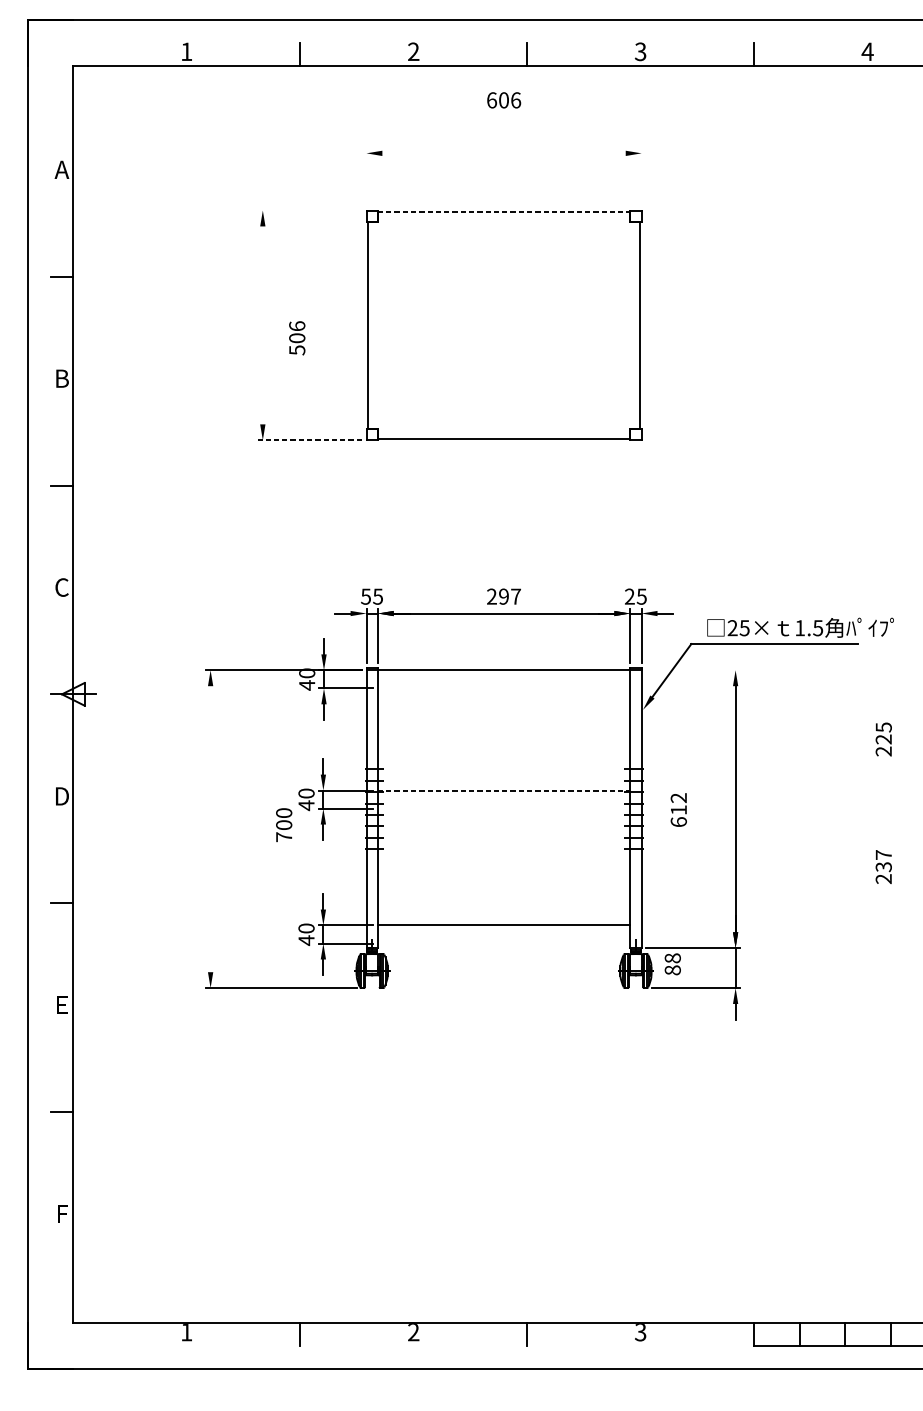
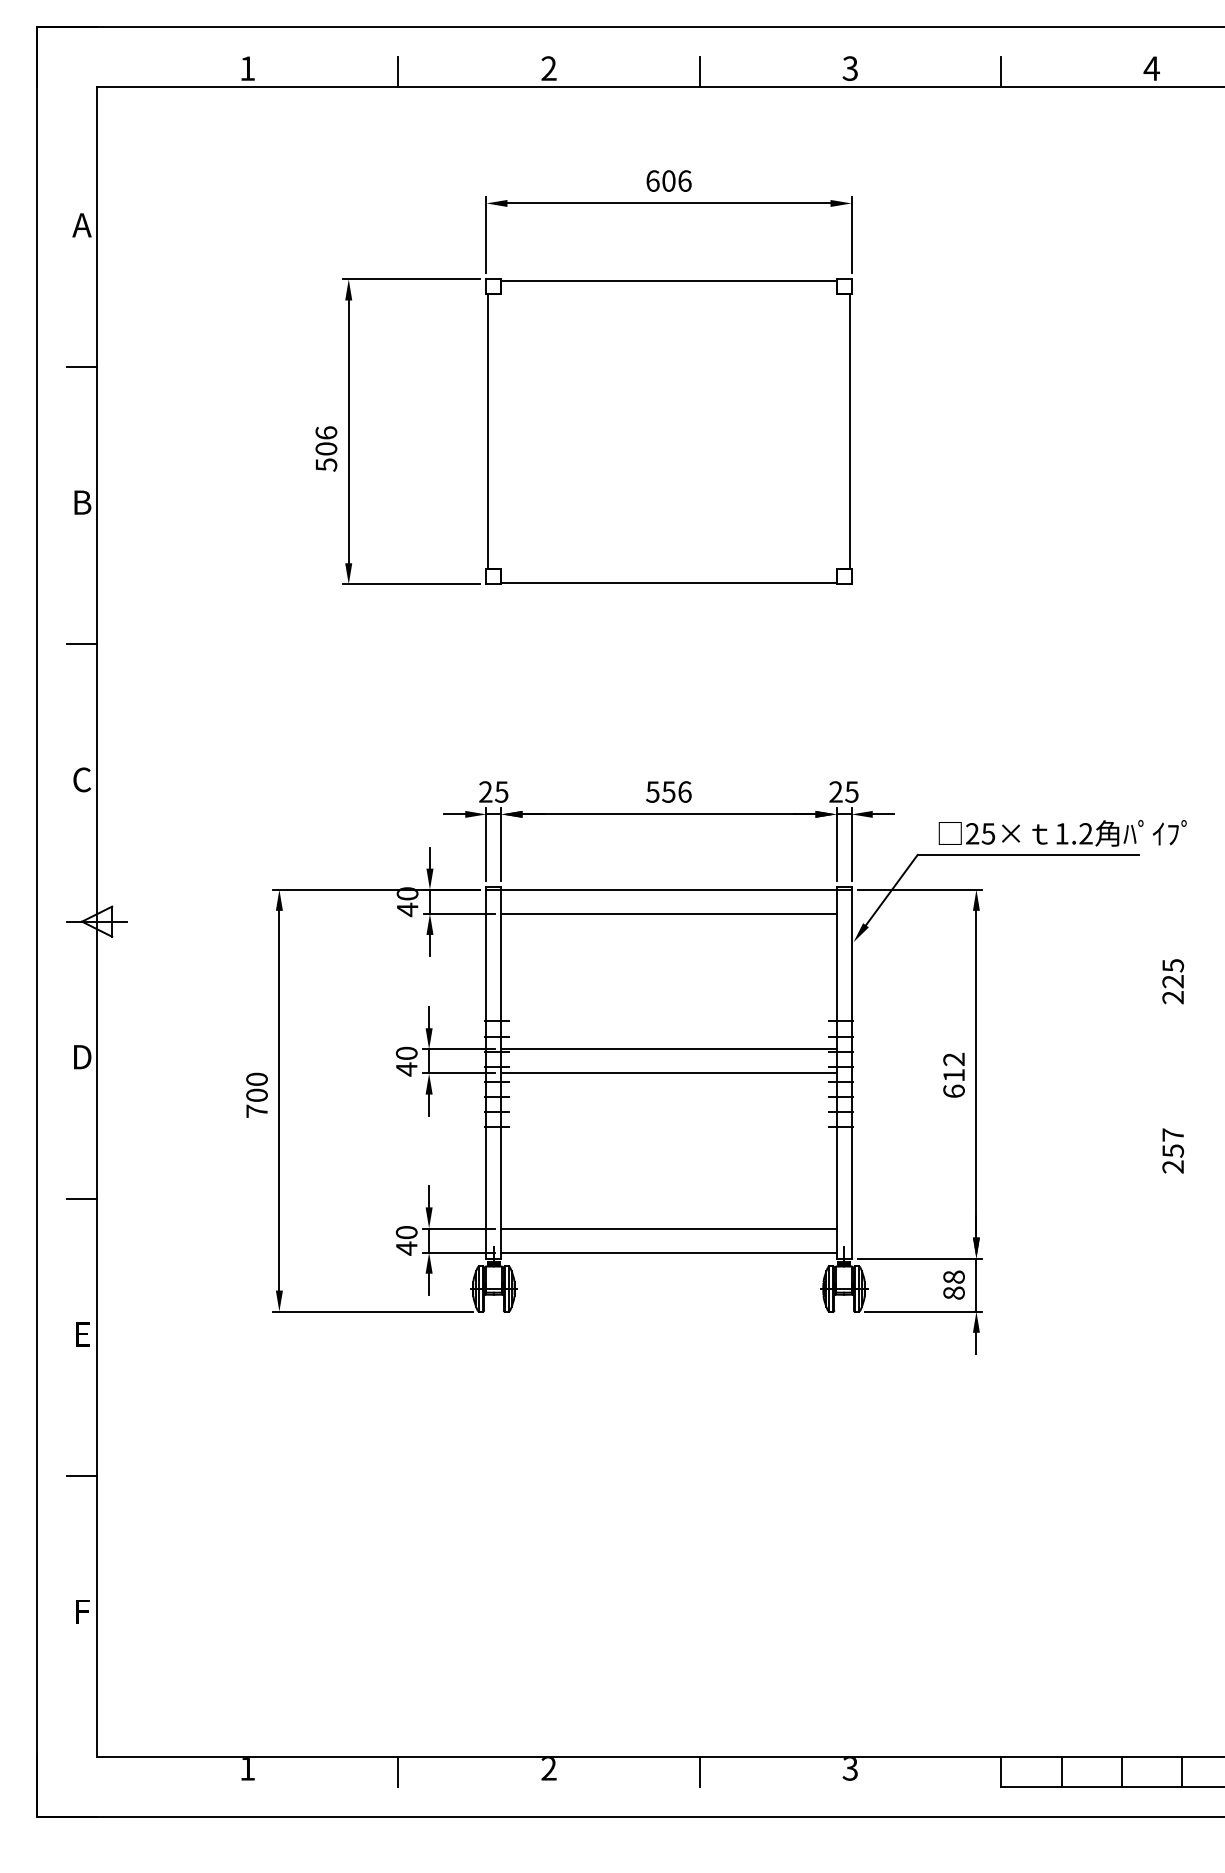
text: (503, 99) -> (668, 180), moved
line: (503, 153) -> (668, 203), added
line: (366, 177) -> (486, 235), added
line: (641, 177) -> (851, 235), added
line: (310, 210) -> (411, 279), added
line: (504, 212) -> (669, 281), dashed -> solid
line: (262, 325) -> (348, 431), added
text: (297, 337) -> (326, 448), moved
line: (310, 440) -> (411, 584), dashed -> solid
text: (365, 596) -> (485, 791), 55 -> 25
text: (503, 596) -> (668, 791), 297 -> 556
text: (817, 627) -> (1085, 833), 1.5 -> 1.2
line: (692, 670) -> (919, 889), added
line: (503, 688) -> (668, 913), added
line: (504, 790) -> (669, 1049), dashed -> solid
line: (503, 808) -> (668, 1073), added
text: (678, 809) -> (953, 1074), moved
text: (283, 824) -> (256, 1094), moved
line: (210, 829) -> (279, 1100), added
text: (883, 866) -> (1172, 1150), 237 -> 257
line: (503, 943) -> (668, 1252), added
text: (672, 963) -> (953, 1284), moved

